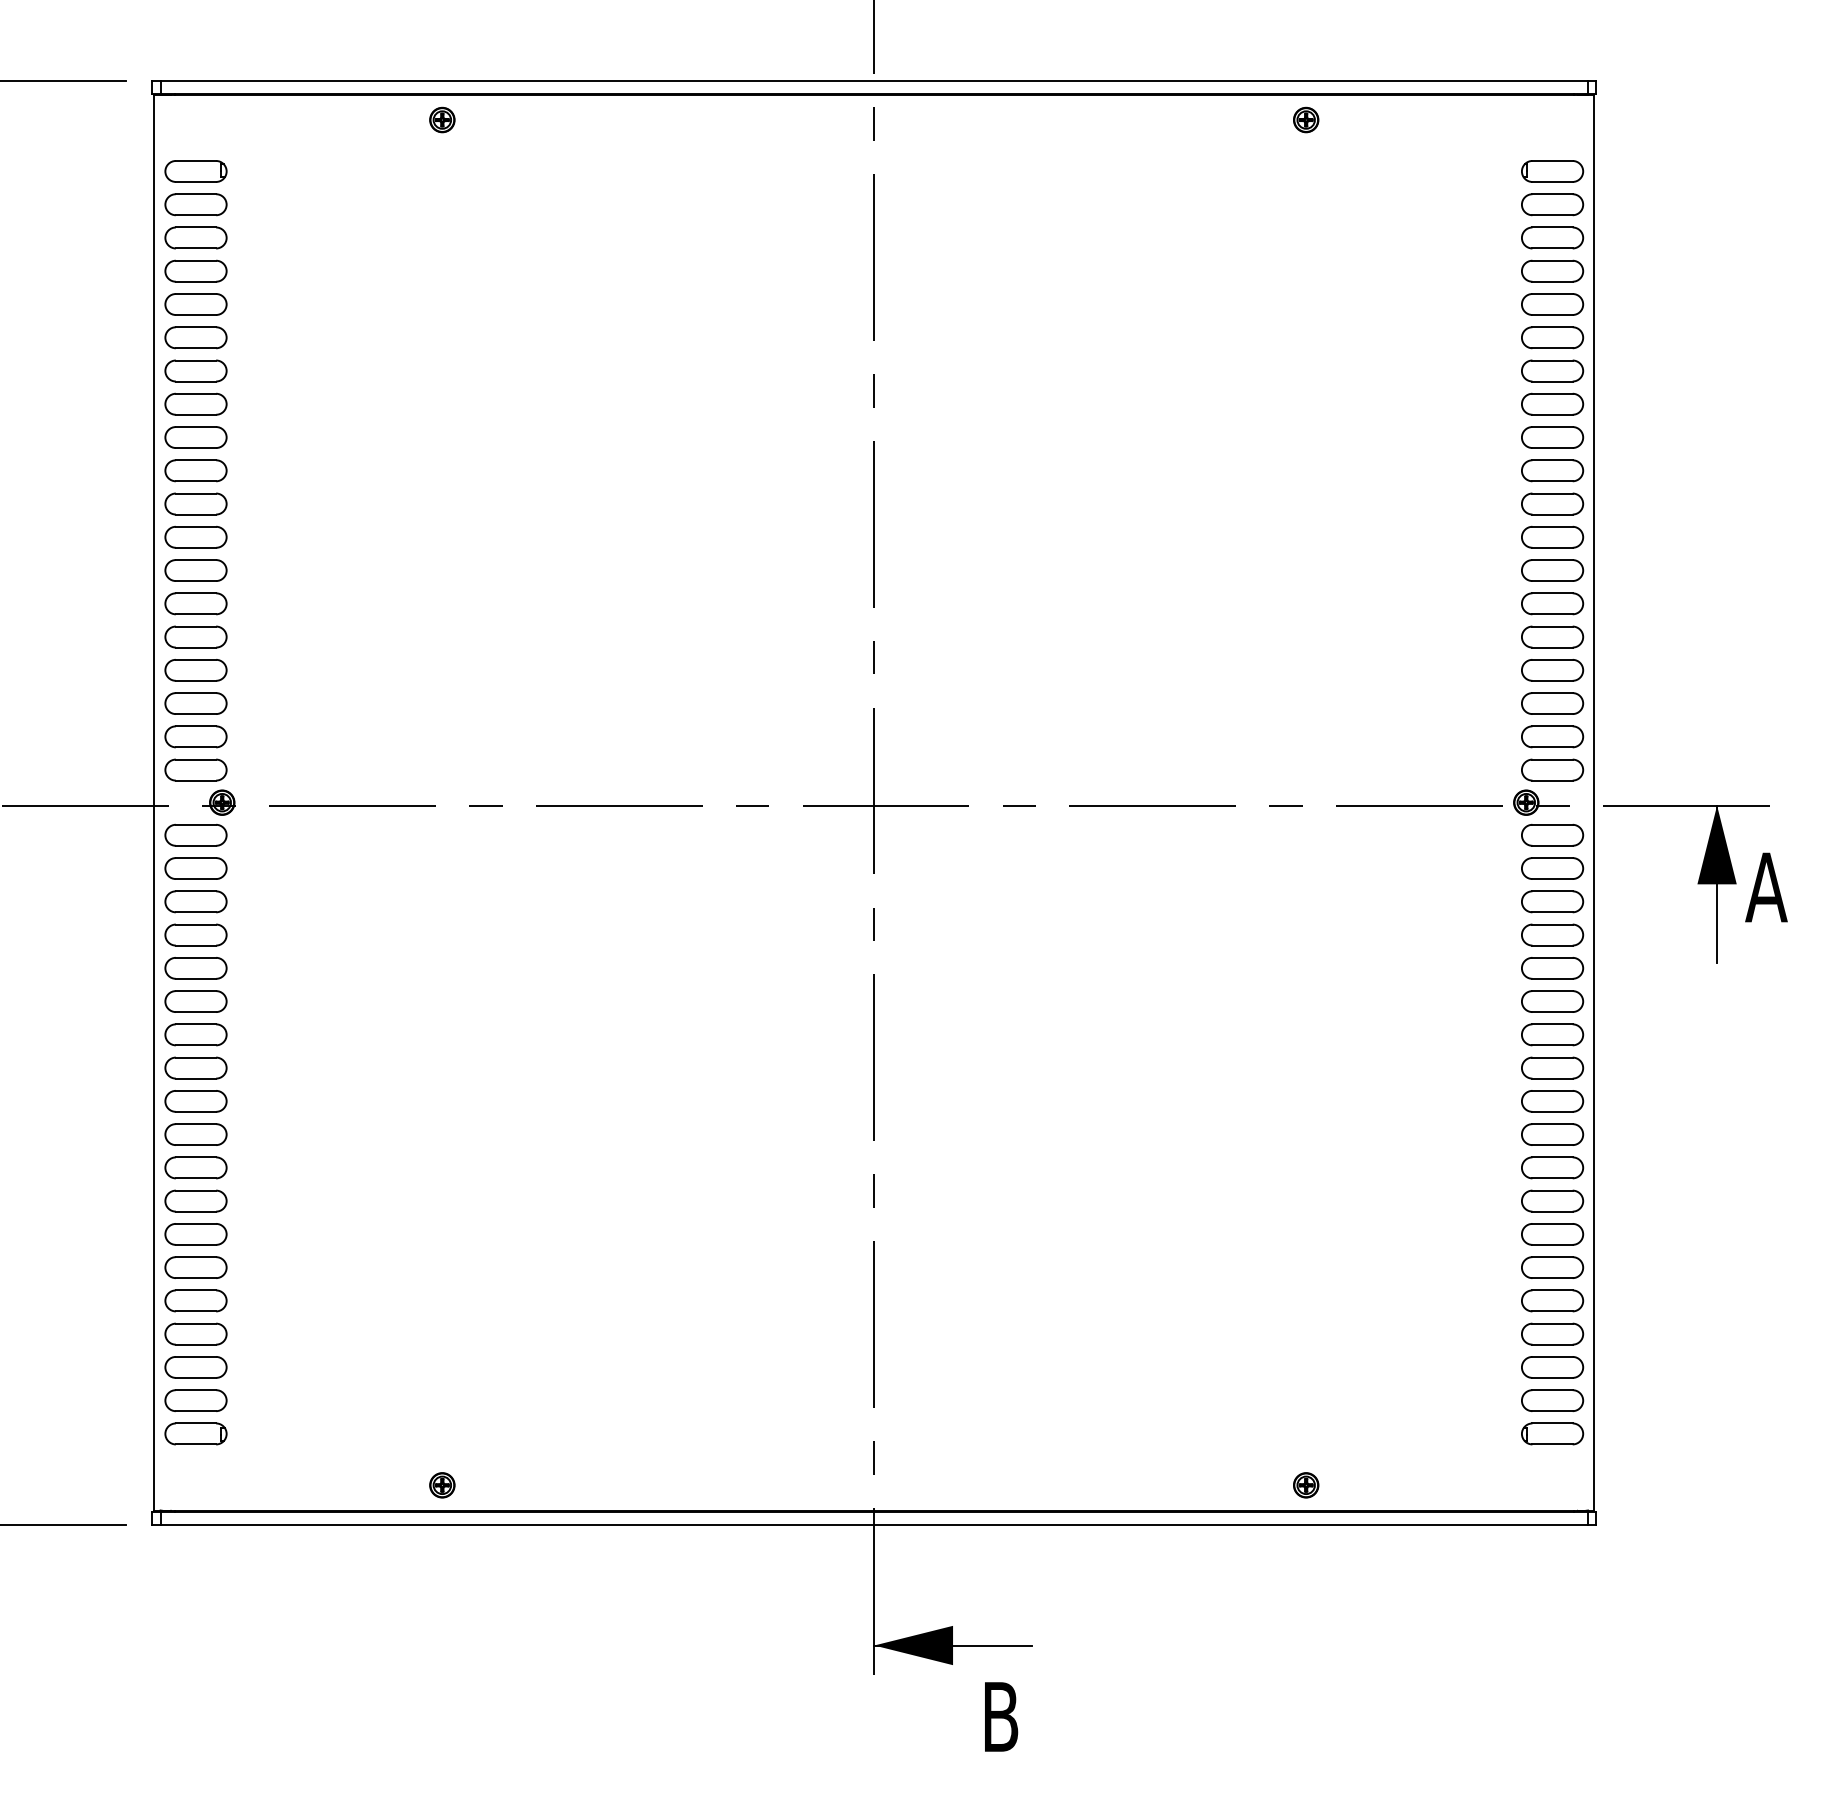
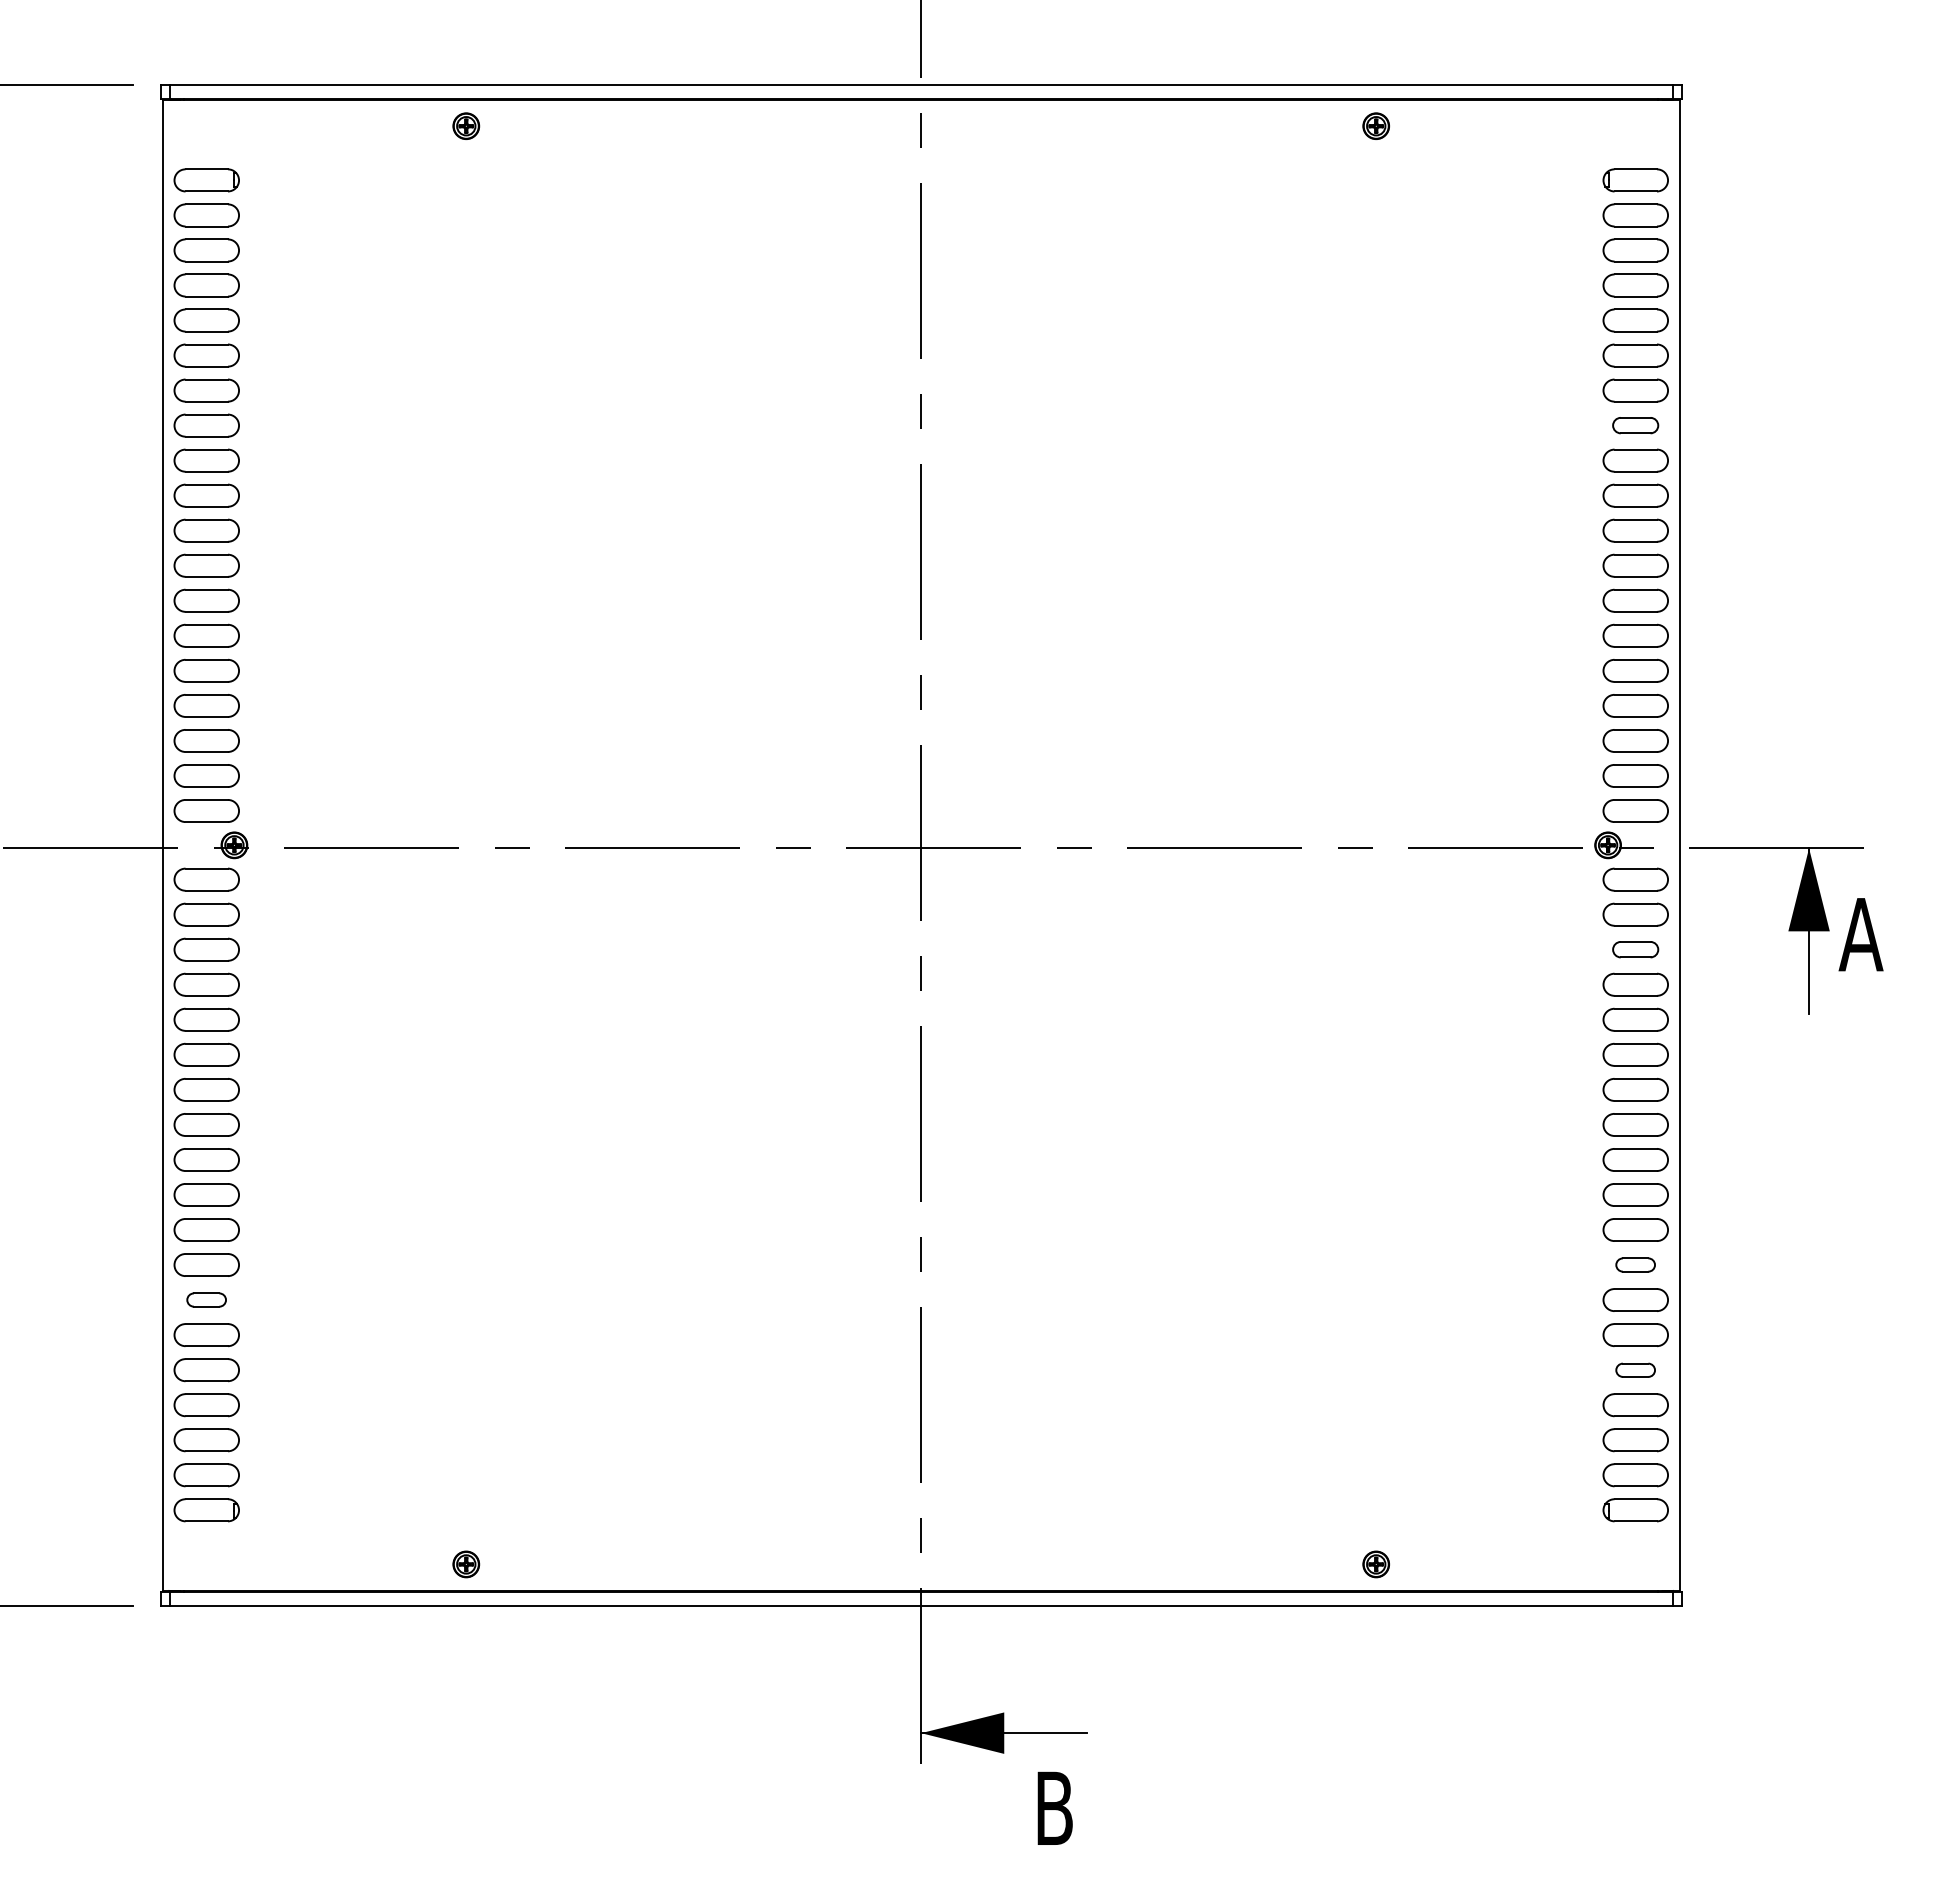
part: (1552, 404) -> (1635, 425), size x0.7
part: (1552, 901) -> (1635, 949), size x0.7
part: (1552, 1200) -> (1635, 1264), size x0.6
part: (195, 1233) -> (206, 1299), size x0.6
part: (1552, 1301) -> (1635, 1370), size x0.6

